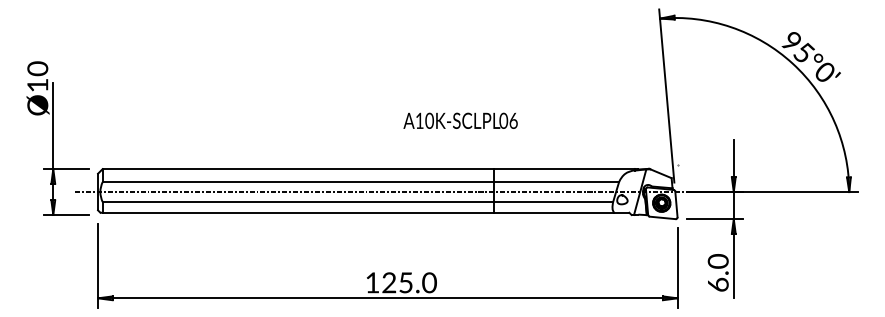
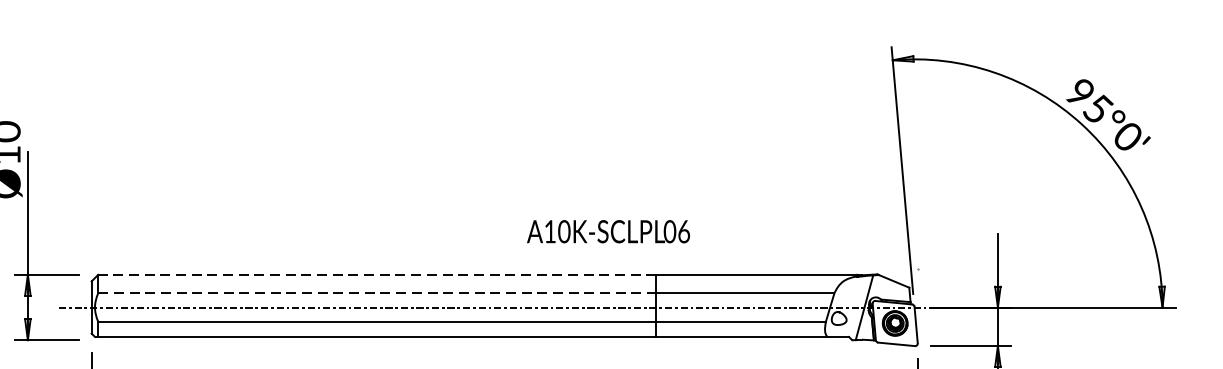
text: (460, 120) -> (608, 231), moved
line: (298, 169) -> (377, 275), solid -> dashed
line: (298, 182) -> (377, 293), solid -> dashed

